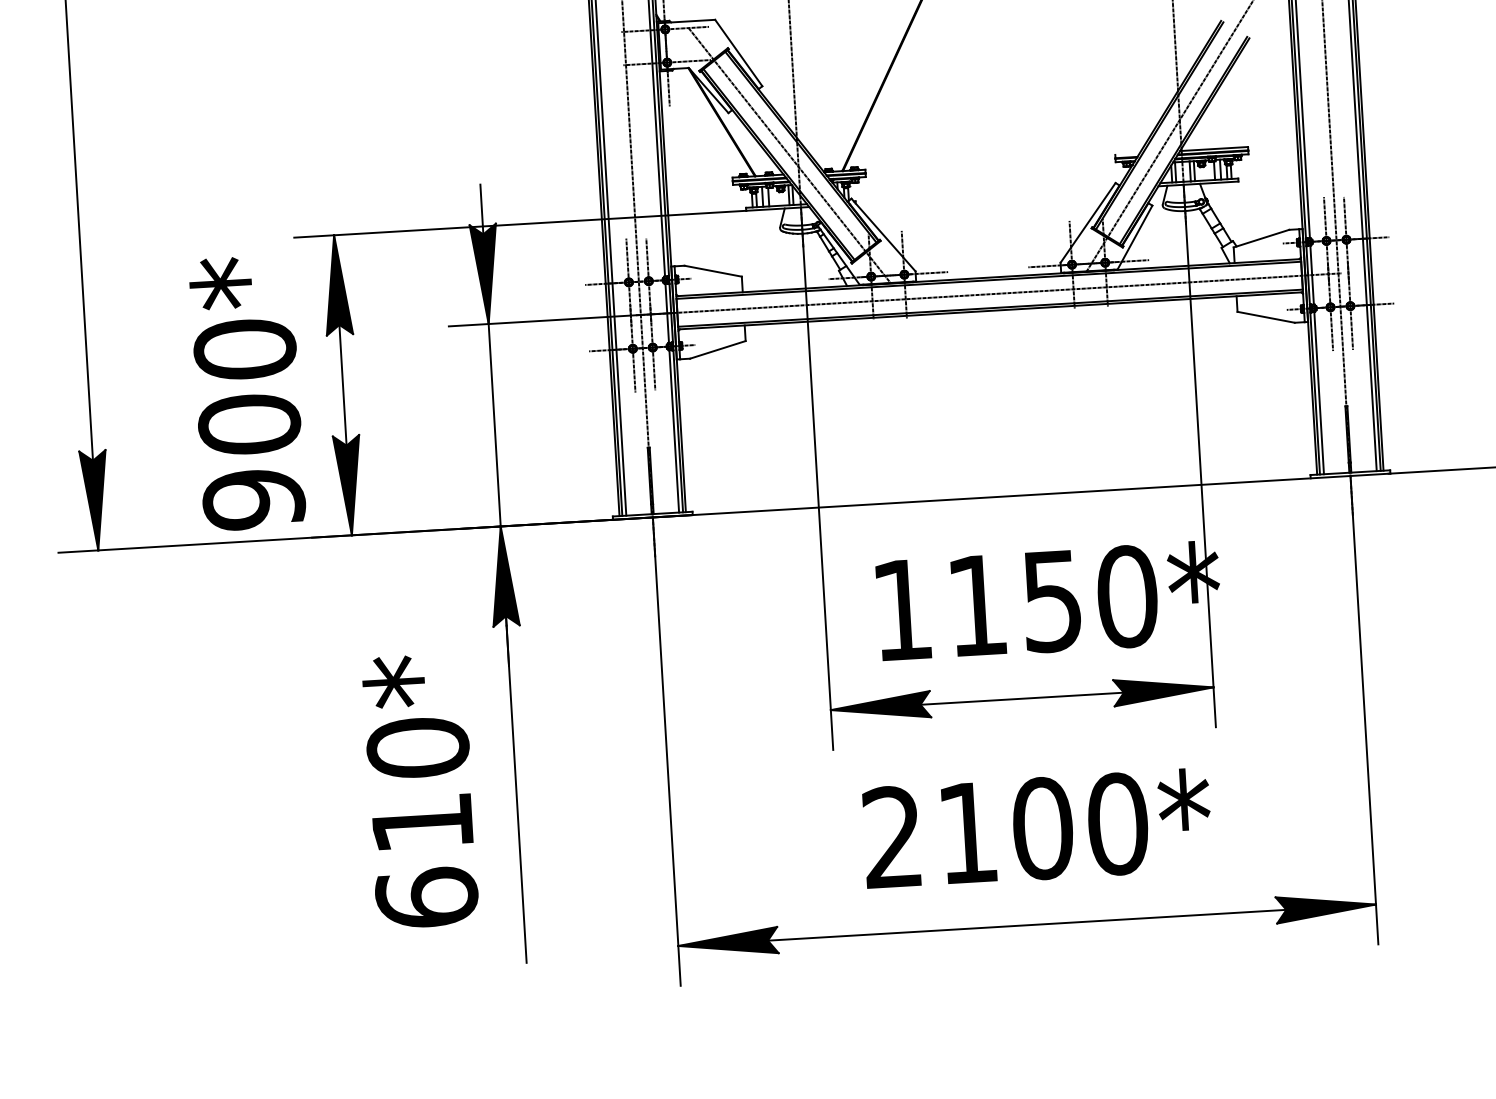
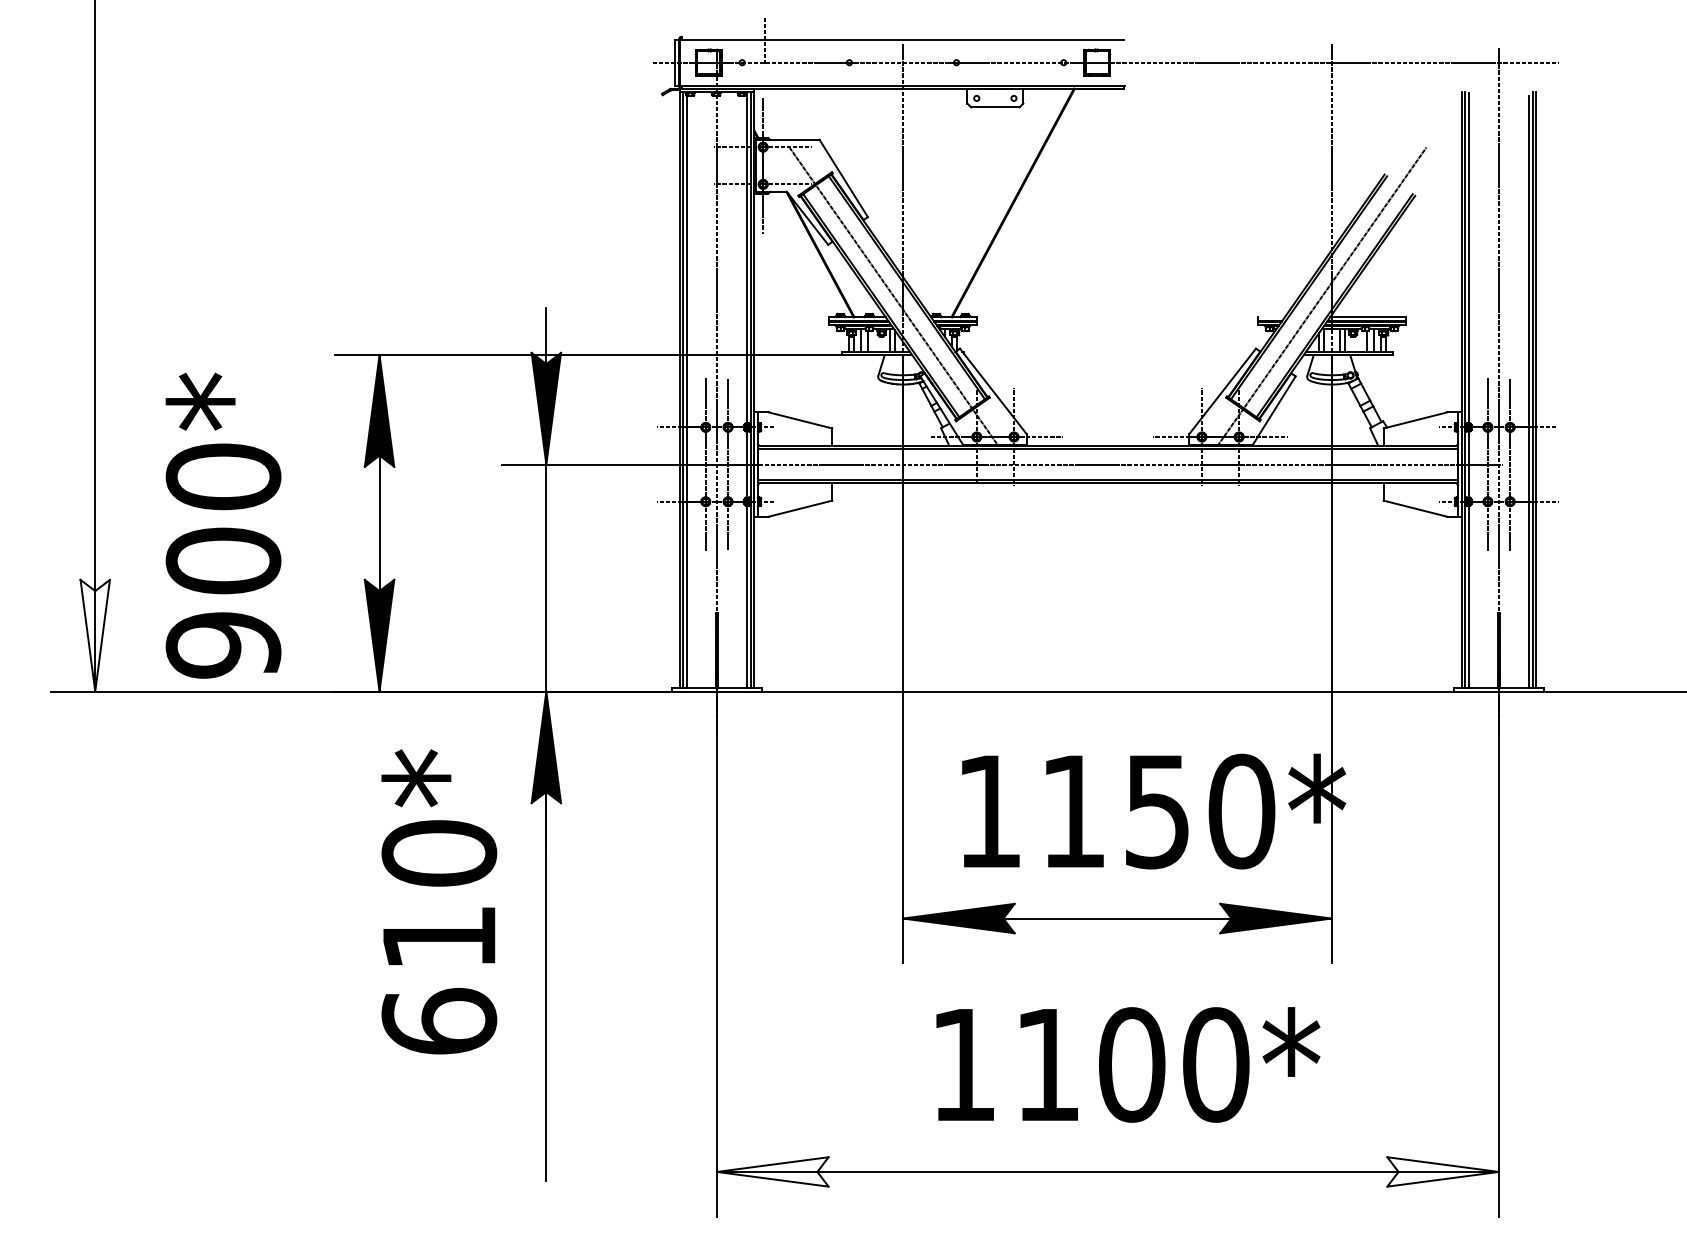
text: (247, 392) -> (223, 525), moved
fill: (94, 500) -> (94, 635), removed
text: (420, 790) -> (439, 901), moved
text: (891, 836) -> (962, 1063), 2100* -> 1100*
fill: (1326, 907) -> (1443, 1171), removed
fill: (727, 942) -> (772, 1171), removed

